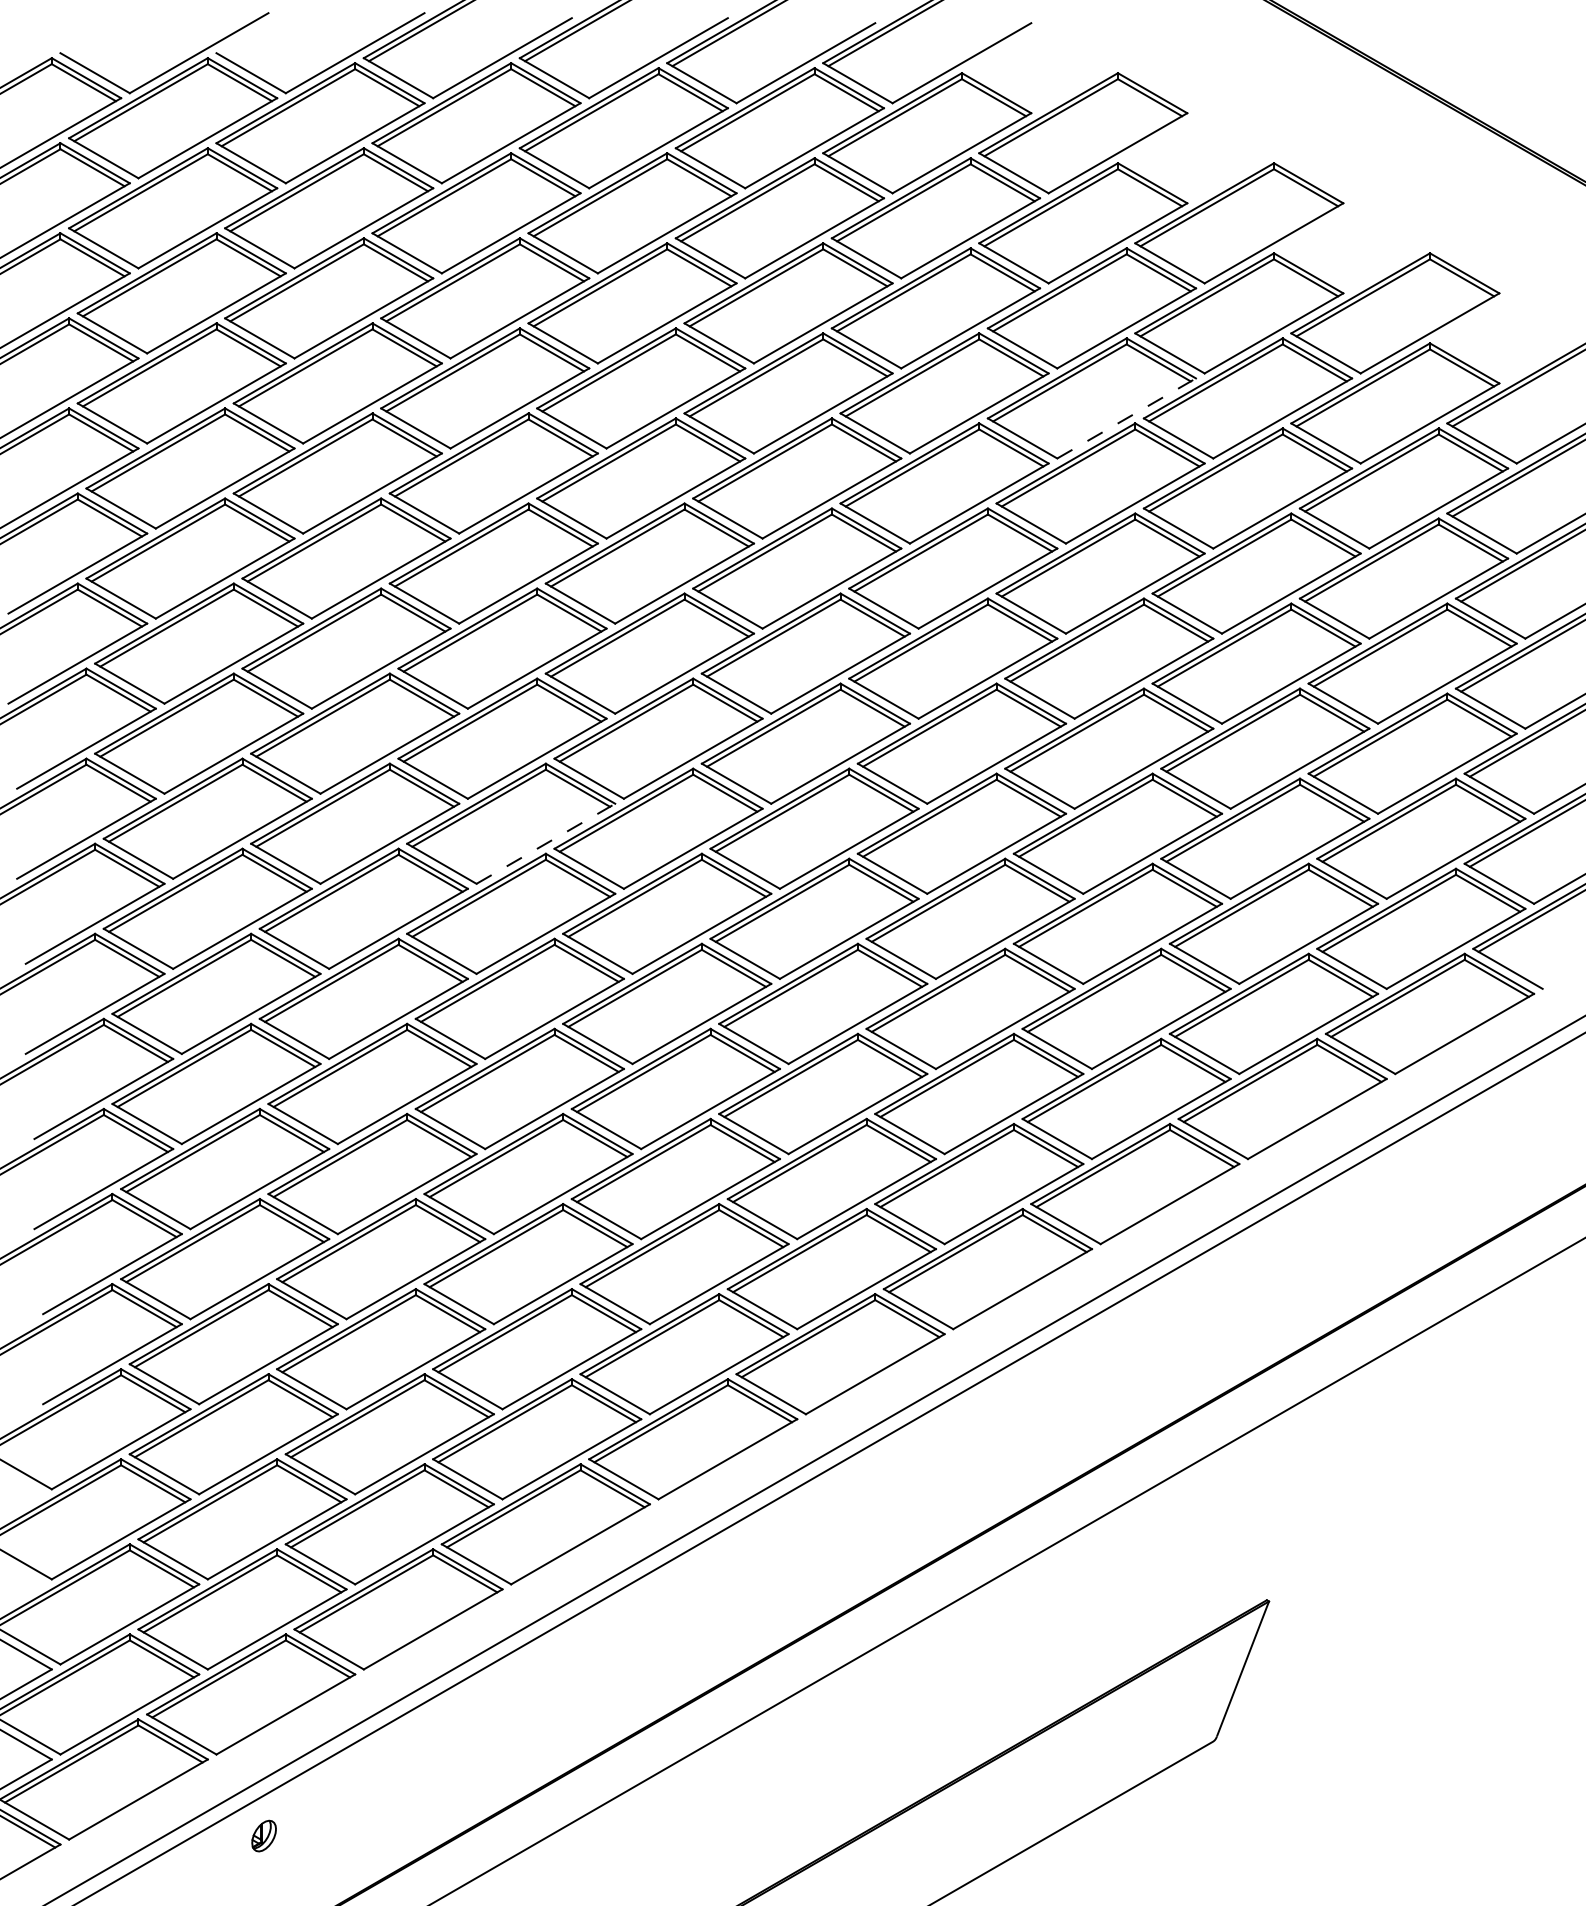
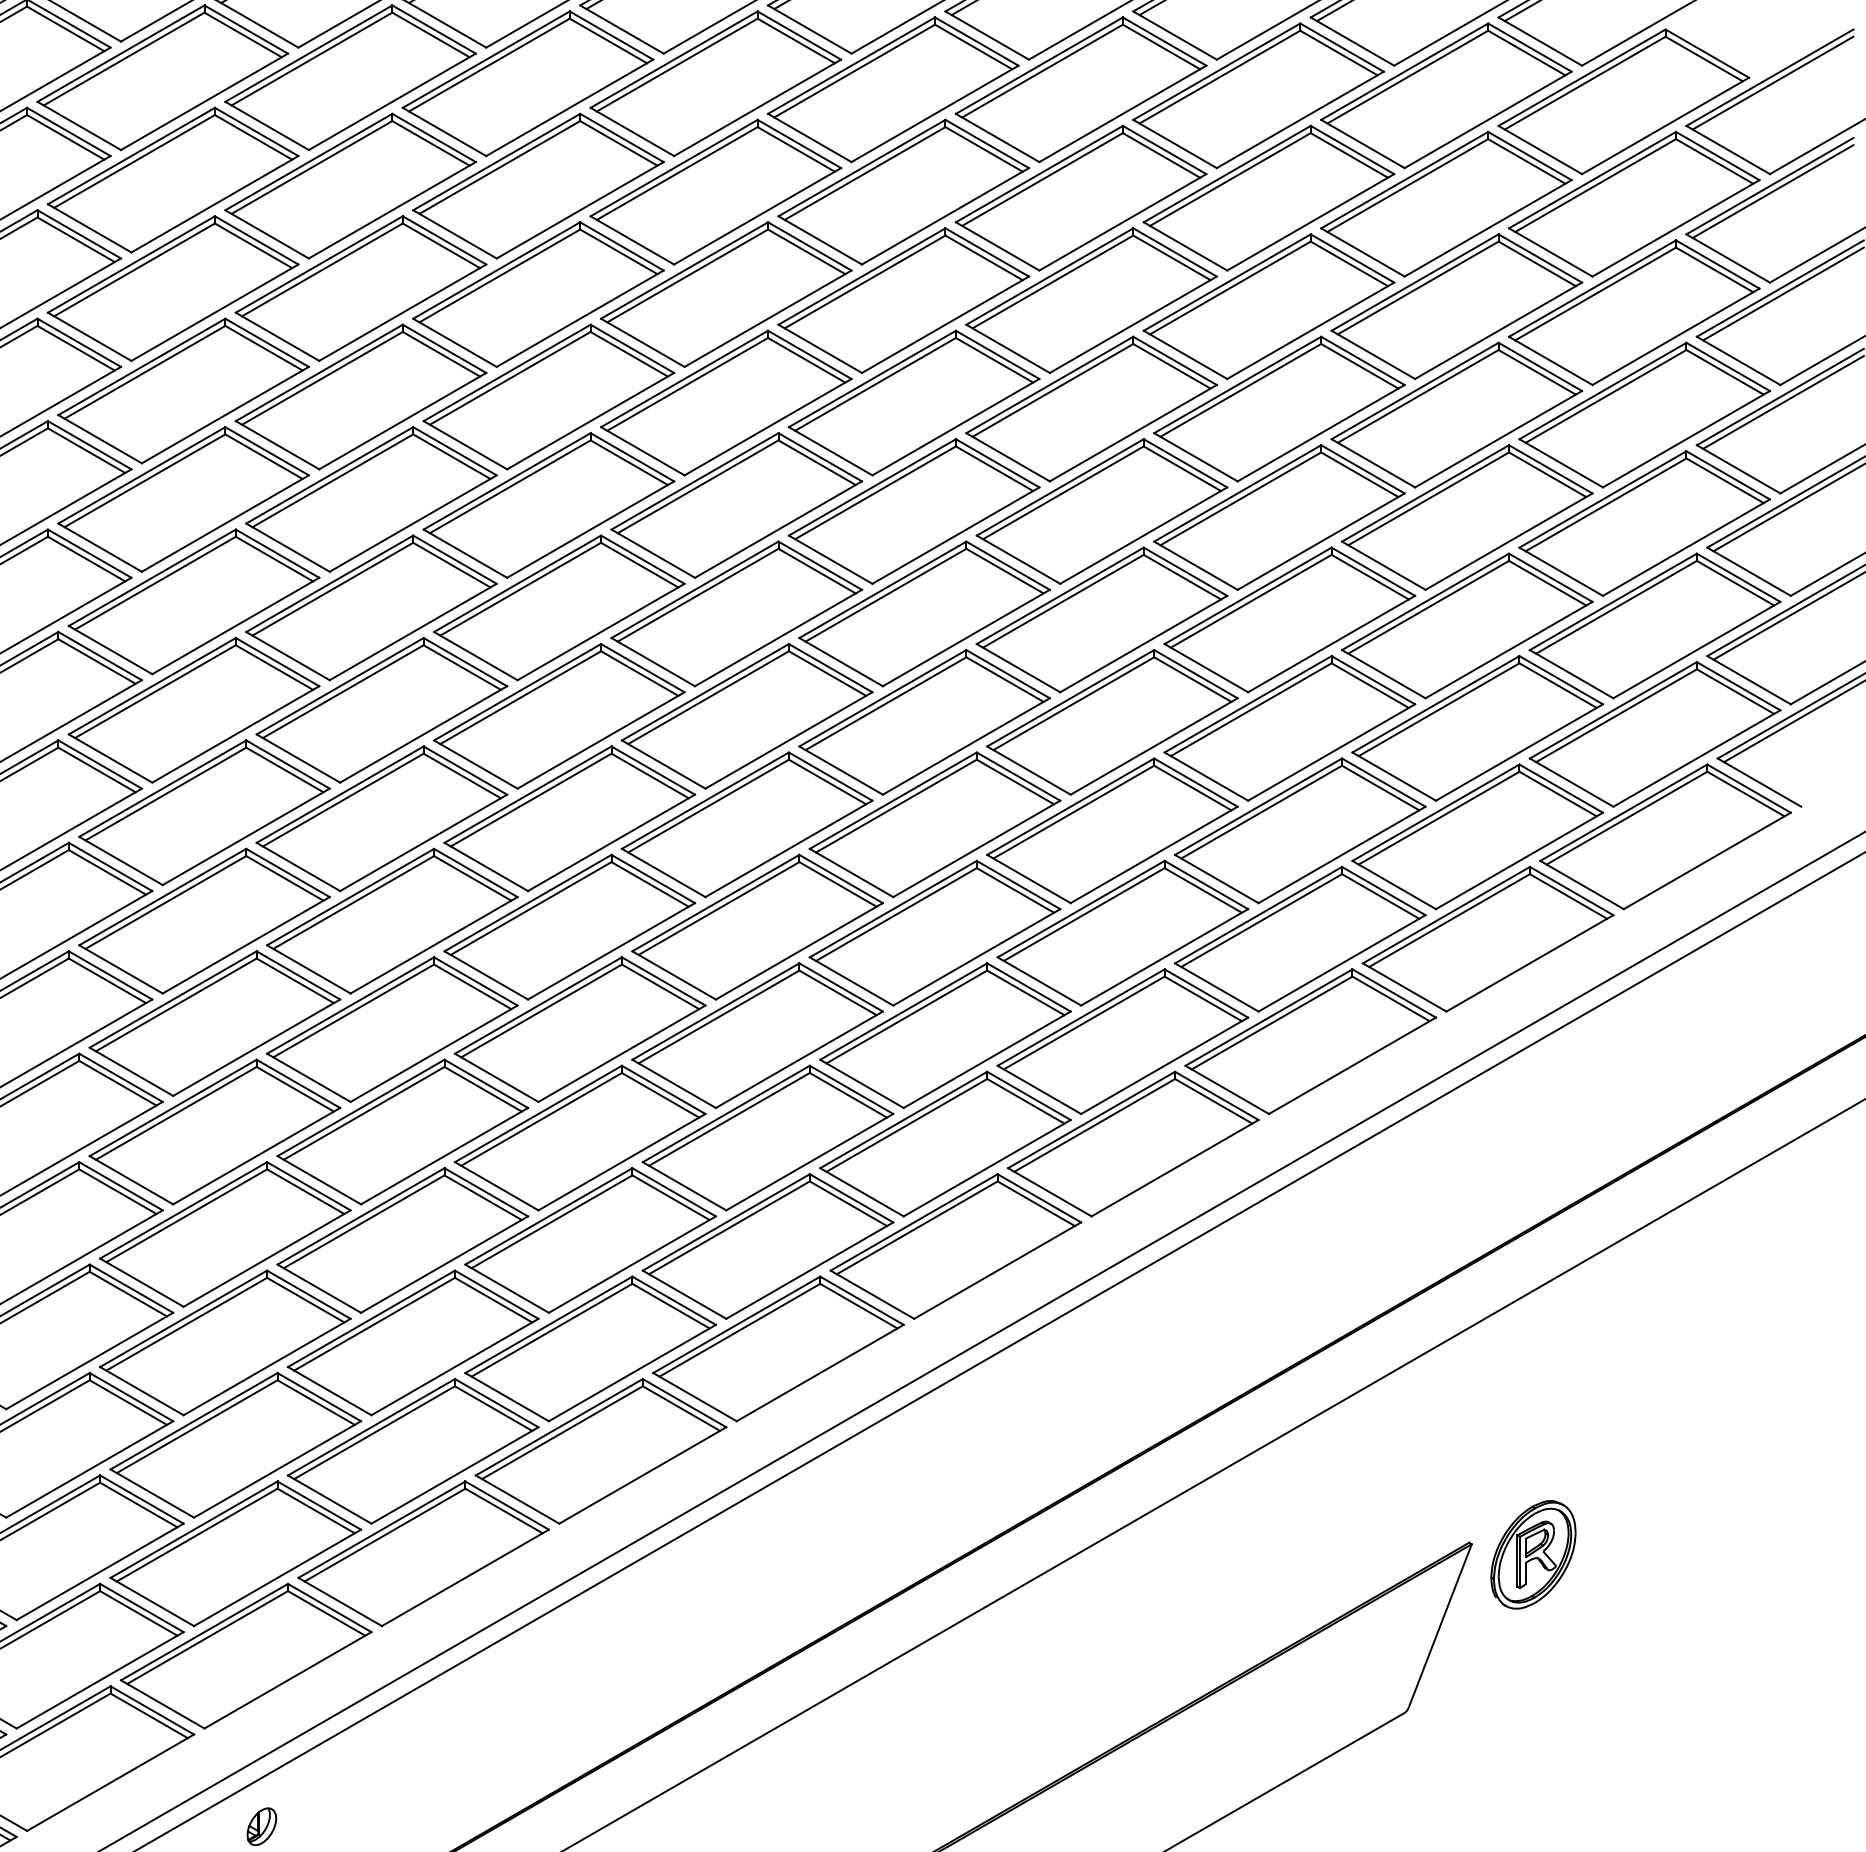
line: (1127, 418) -> (1301, 119), dashed -> solid
line: (546, 843) -> (601, 631), dashed -> solid
part: (1320, 1609) -> (1533, 1553), added

